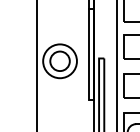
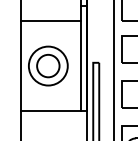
line: (62, 22) -> (51, 21), added
line: (62, 100) -> (51, 111), added

